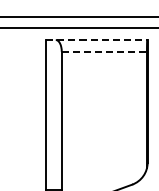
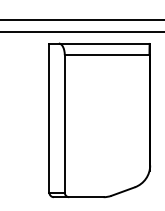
line: (97, 39) -> (100, 43), dashed -> solid
line: (104, 52) -> (107, 55), dashed -> solid

